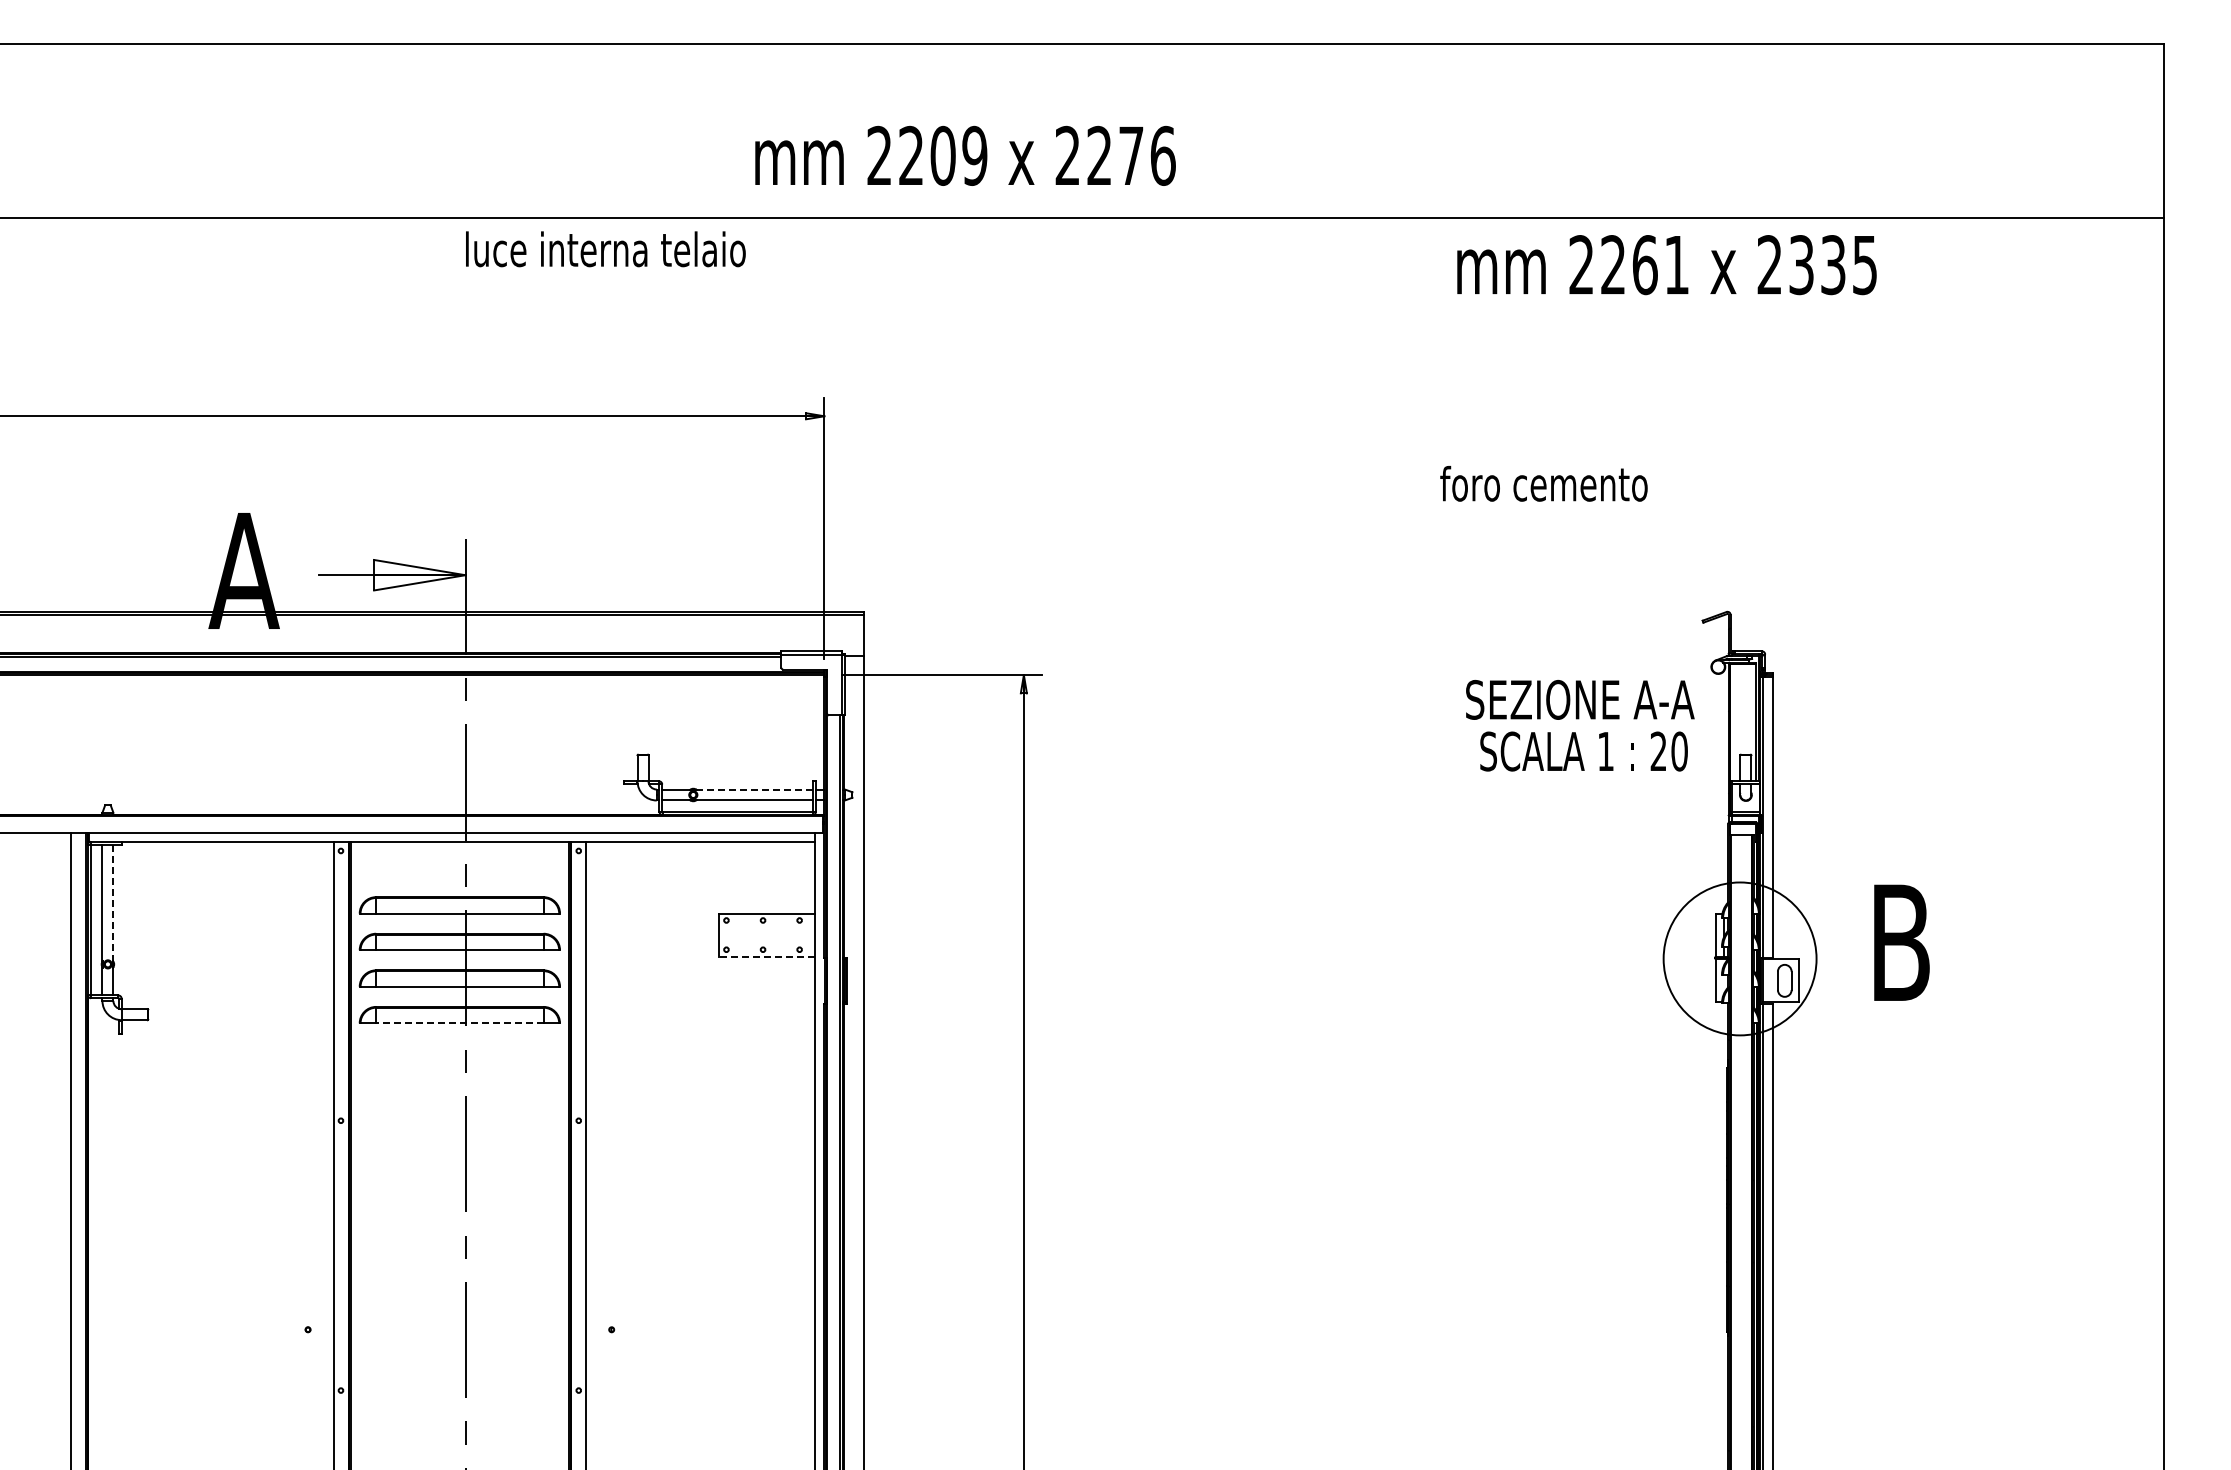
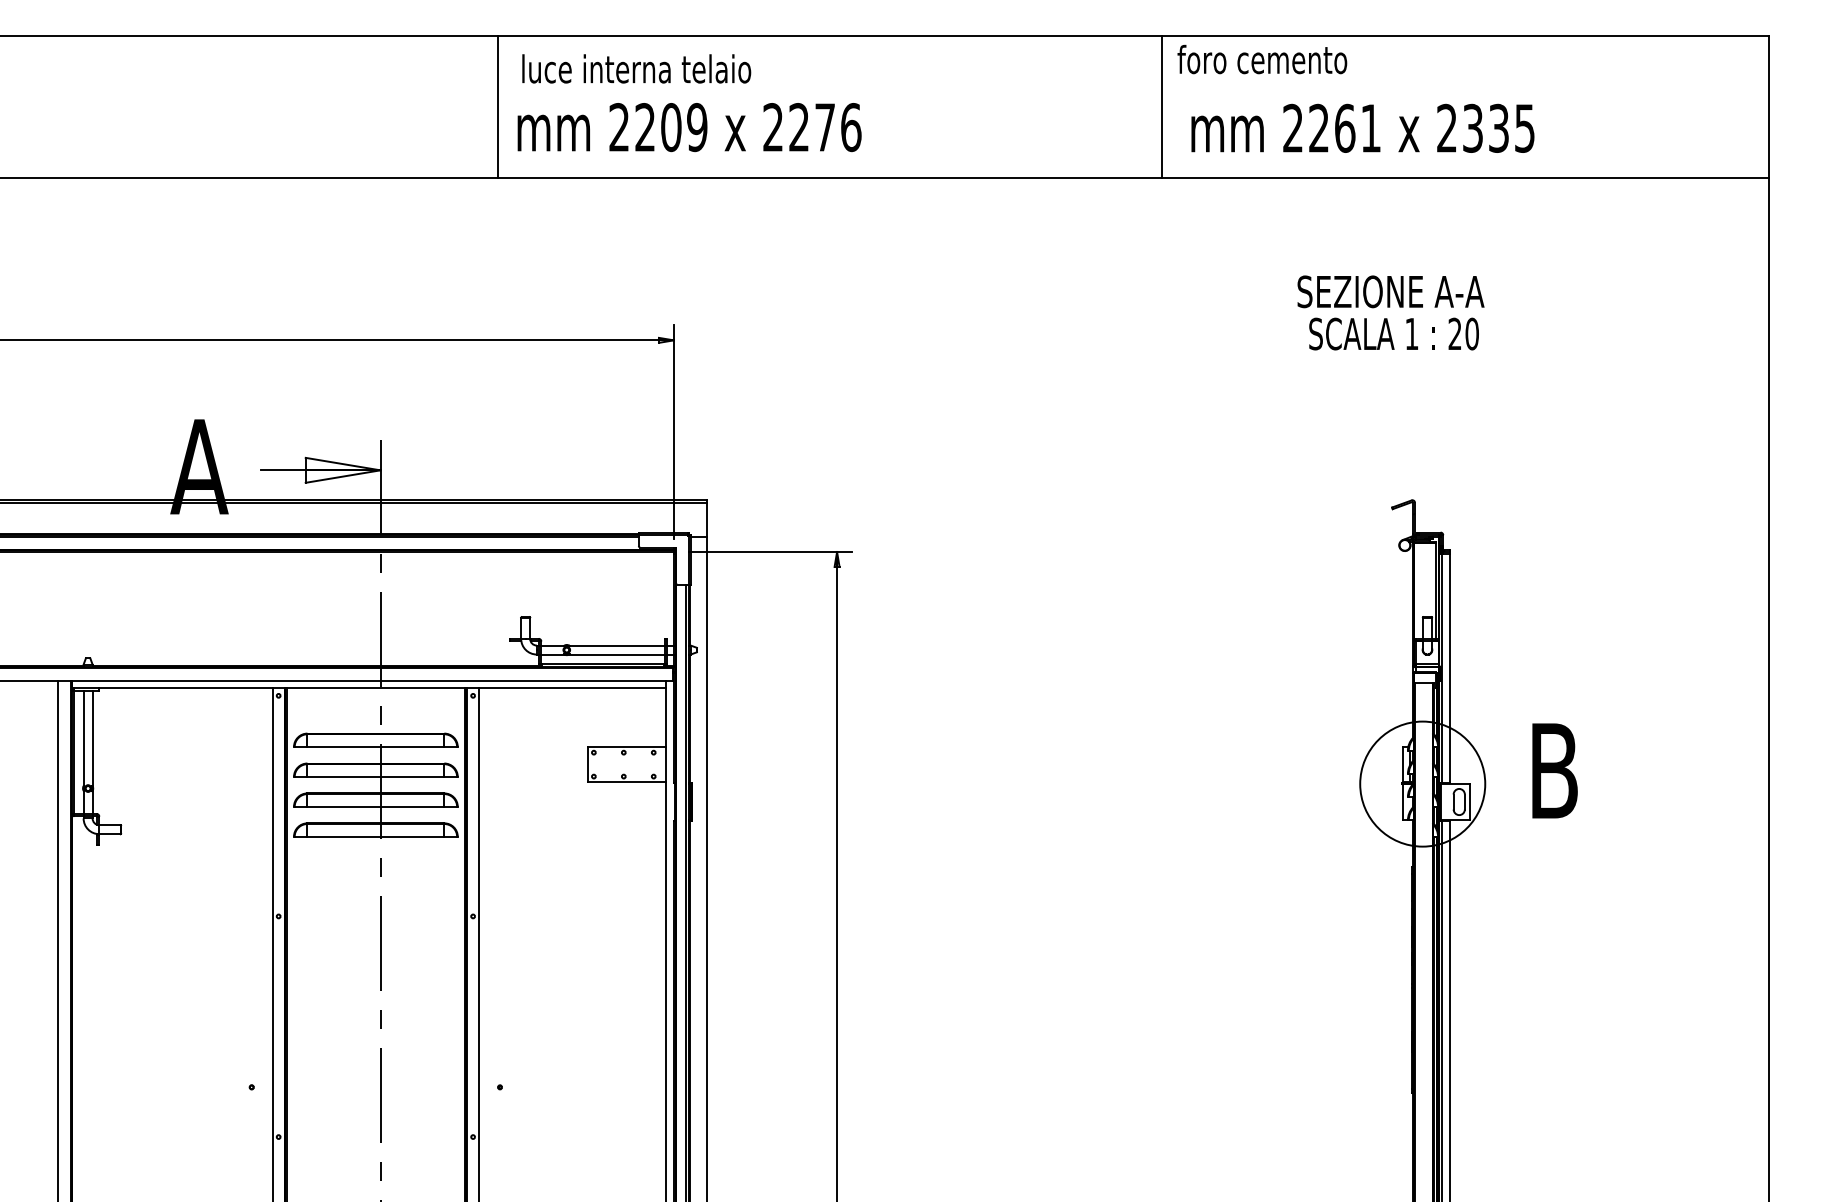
line: (608, 130) -> (497, 106), added
line: (1421, 130) -> (1162, 106), added
text: (965, 155) -> (689, 127), moved
text: (605, 249) -> (636, 69), moved
text: (1666, 265) -> (1362, 128), moved
text: (1543, 483) -> (1261, 59), moved
text: (1580, 725) -> (1391, 312), moved
line: (754, 789) -> (616, 645), dashed -> solid
line: (113, 903) -> (92, 738), dashed -> solid
line: (766, 956) -> (626, 782), dashed -> solid
line: (459, 1023) -> (375, 836), dashed -> solid

